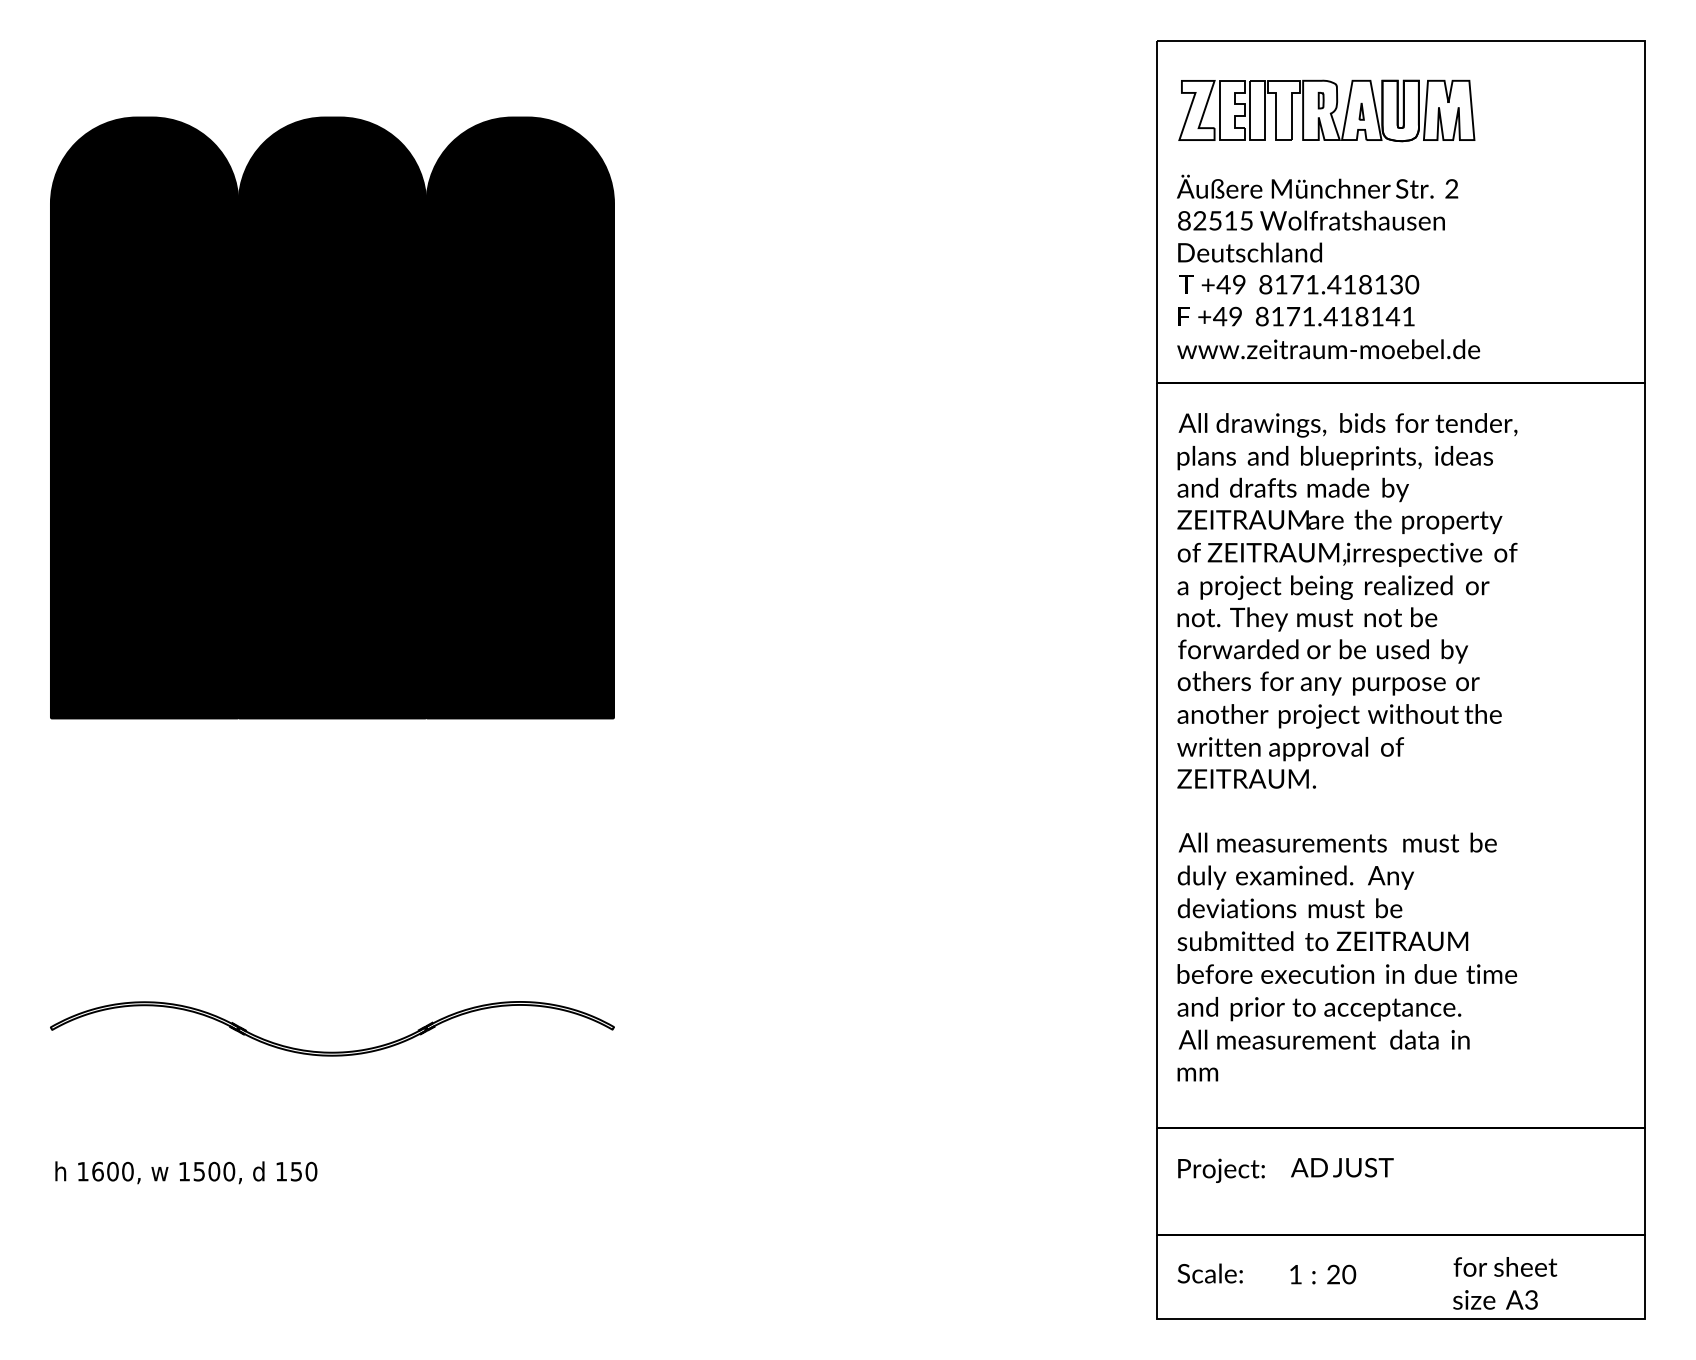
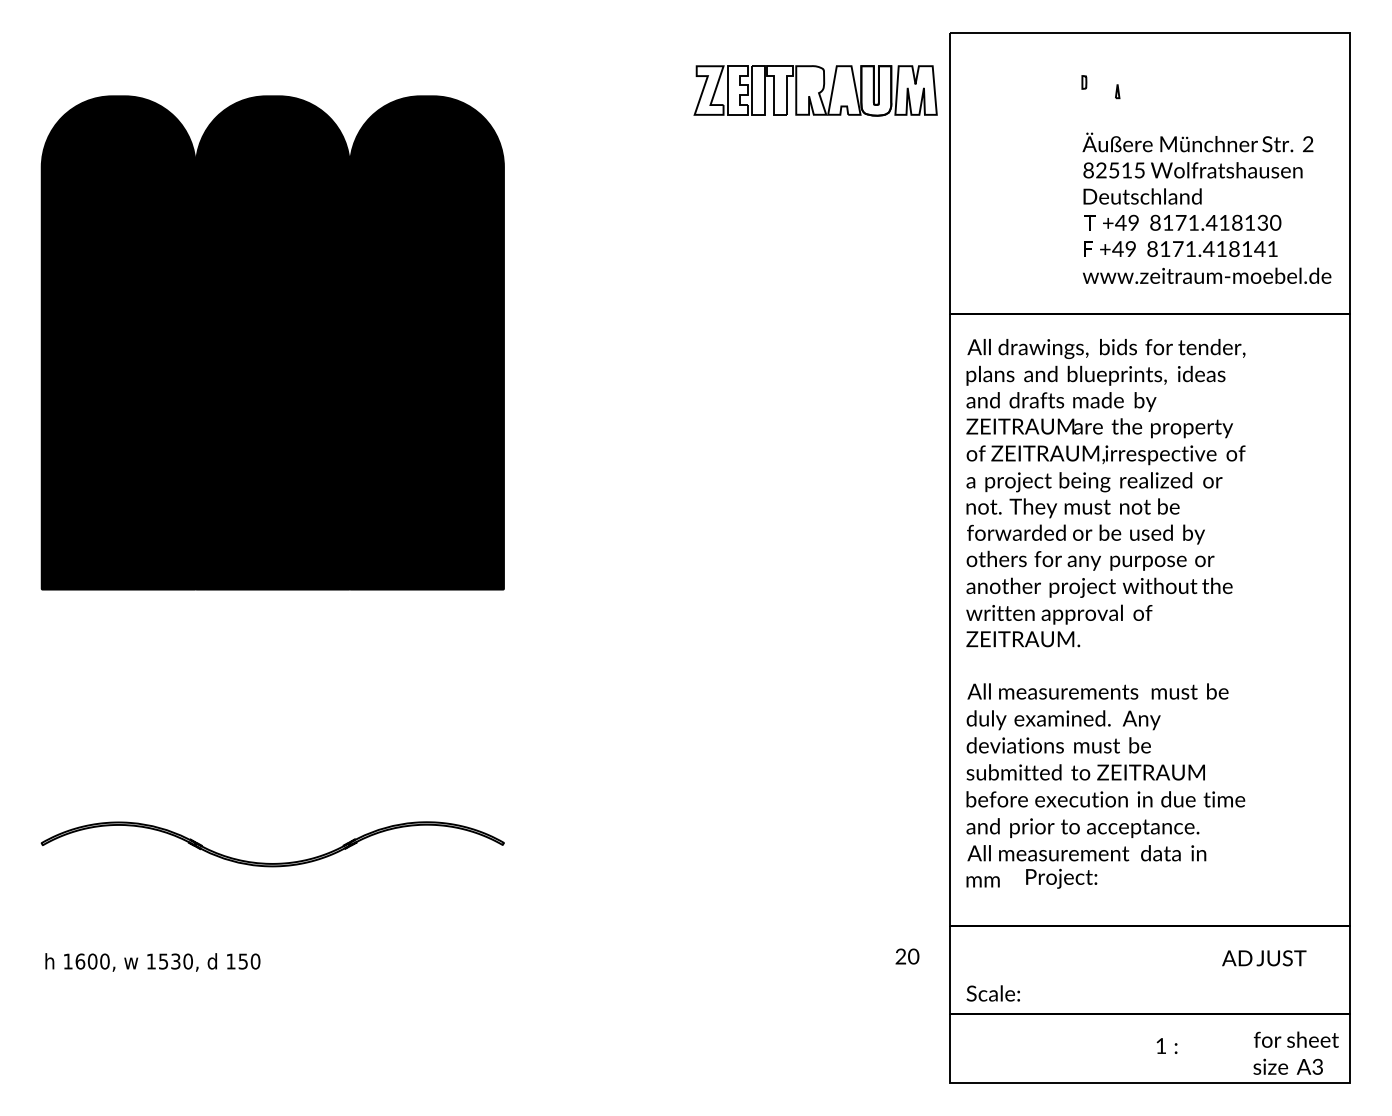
part: (1326, 110) -> (815, 90), moved
text: (1328, 266) -> (1206, 207), moved
text: (1342, 1167) -> (1264, 958), moved
text: (1221, 1170) -> (1061, 878), moved
text: (214, 1171) -> (176, 961), 1500, -> 1530,
text: (1209, 1273) -> (992, 993), moved
text: (1302, 1274) -> (1166, 1045), moved
text: (1341, 1274) -> (907, 956), moved
text: (1505, 1283) -> (1296, 1053), moved

